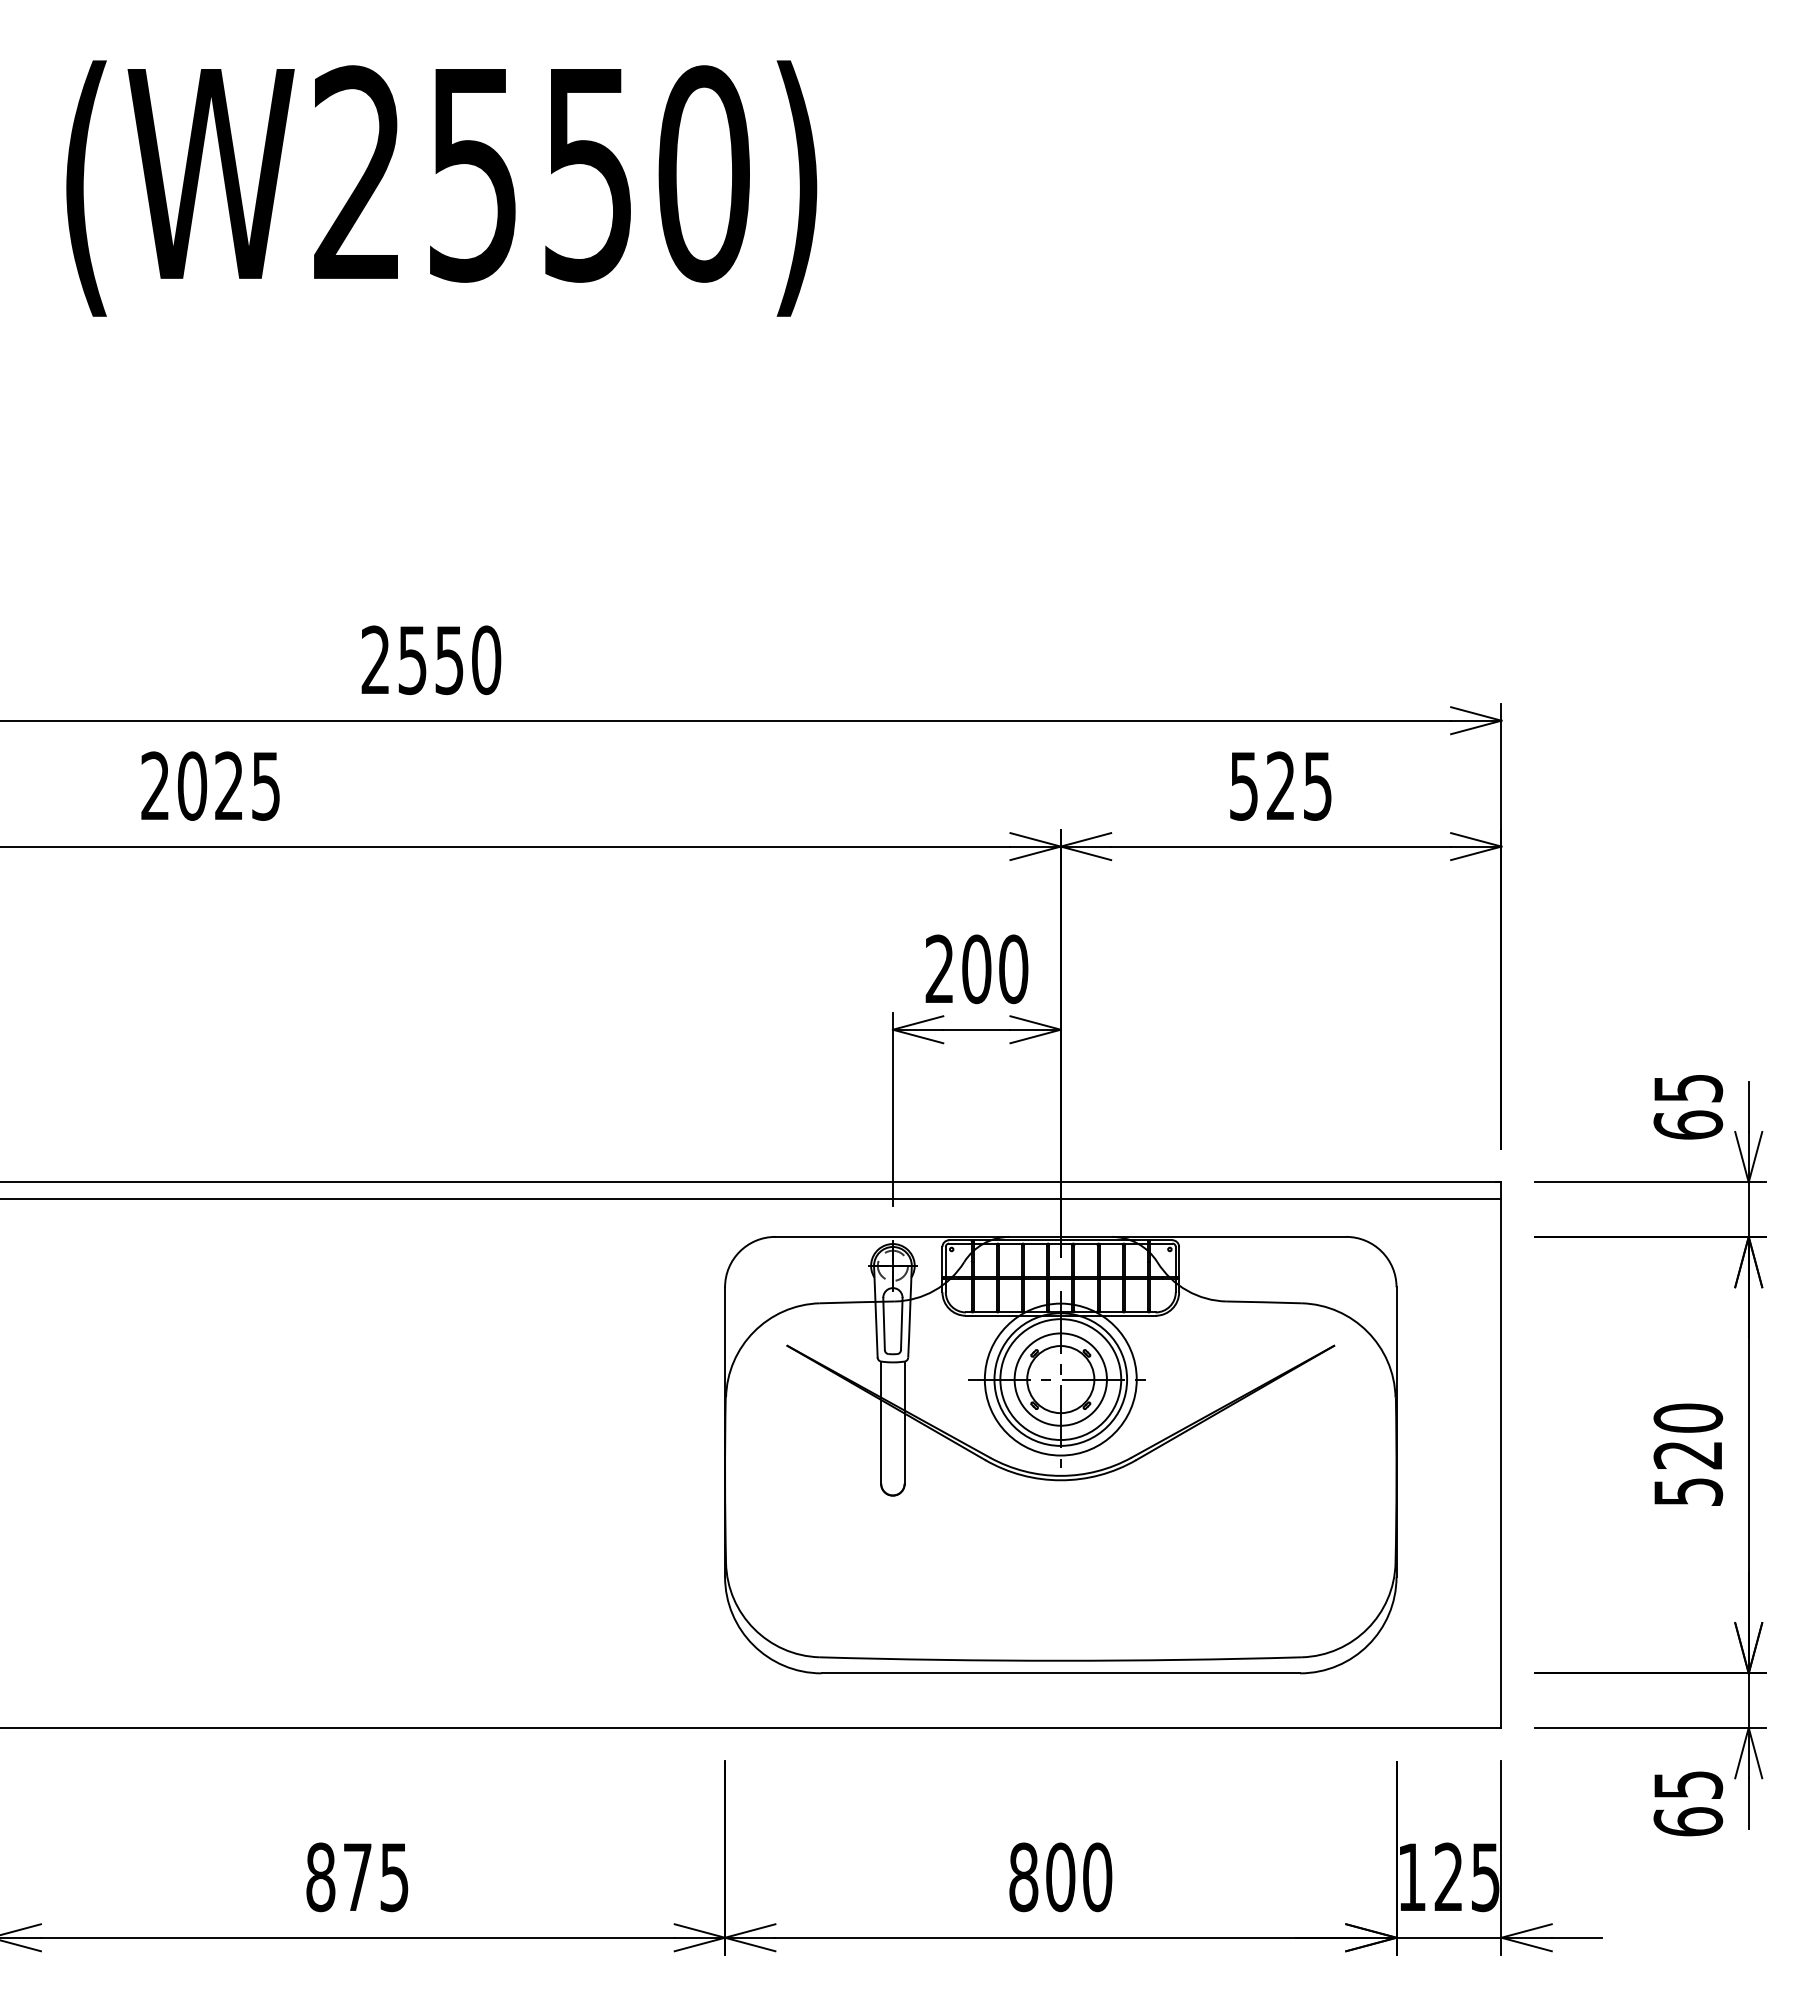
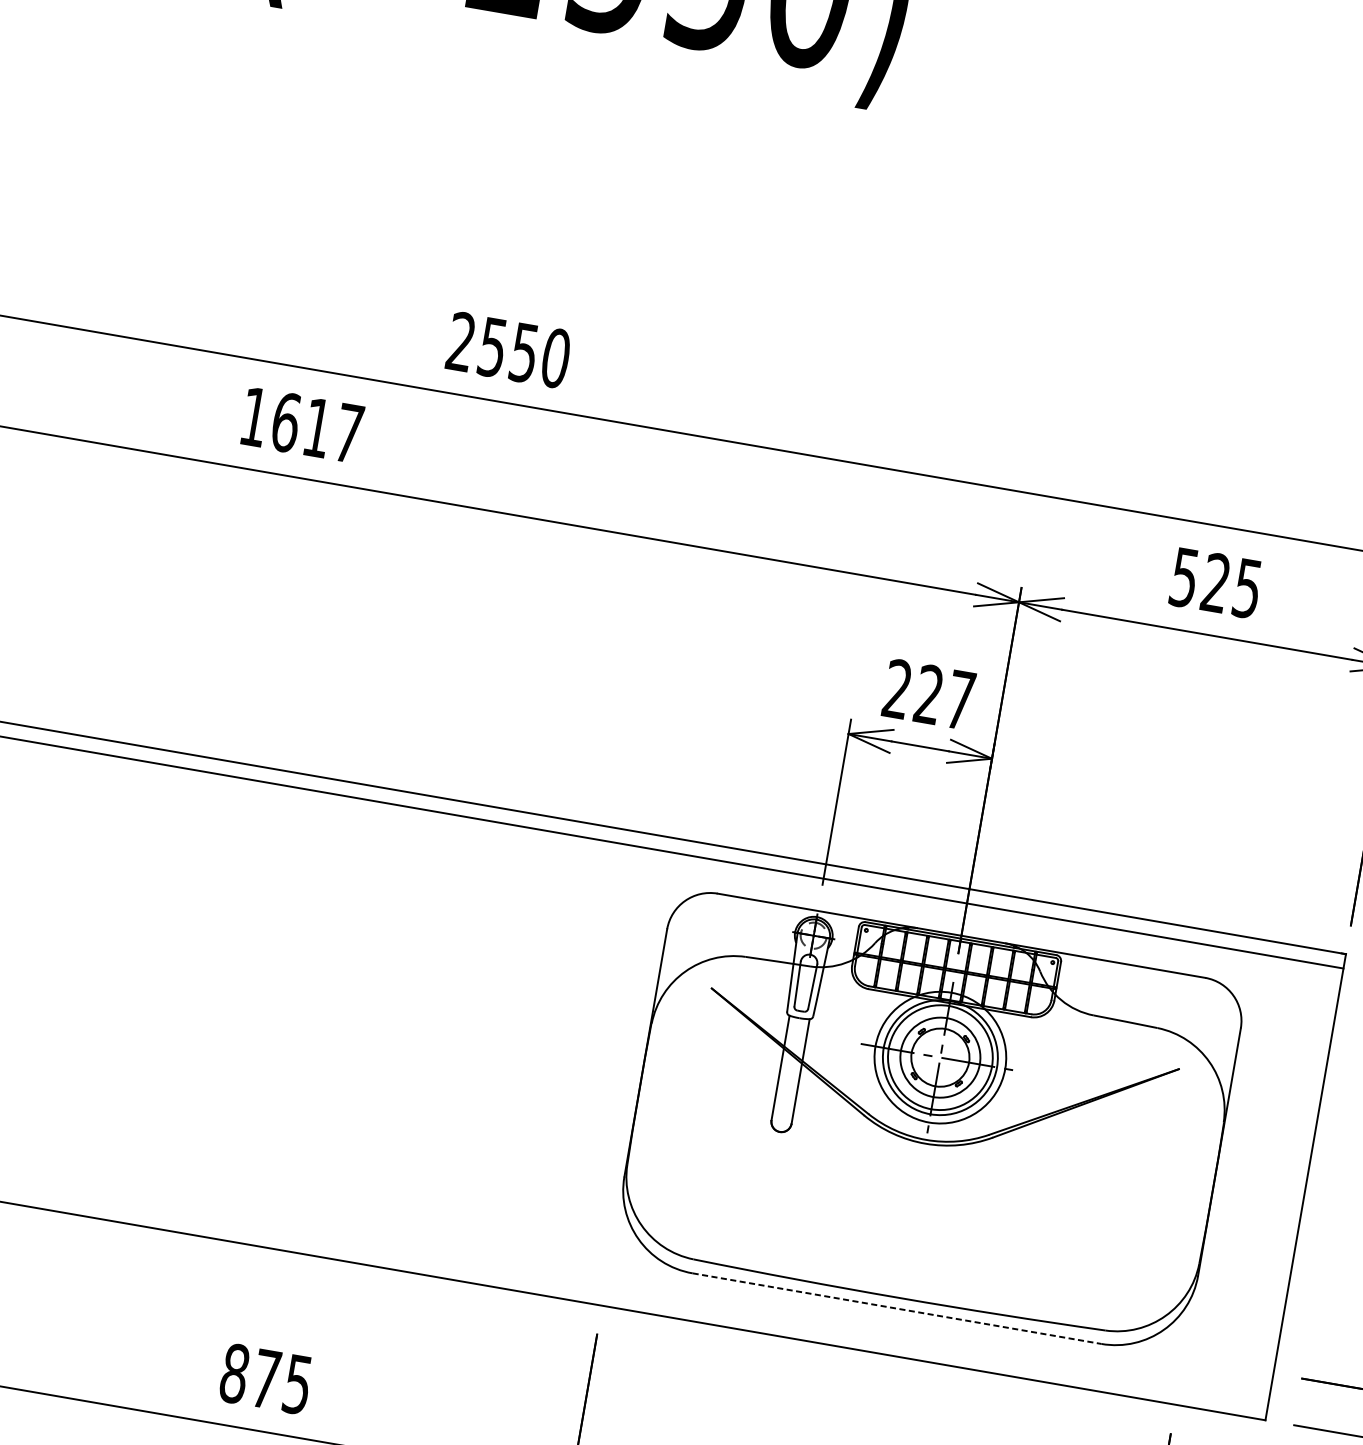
text: (210, 785) -> (301, 424), 2025 -> 1617
text: (995, 969) -> (945, 697), 200 -> 227
line: (1061, 1673) -> (897, 1308), solid -> dashed

